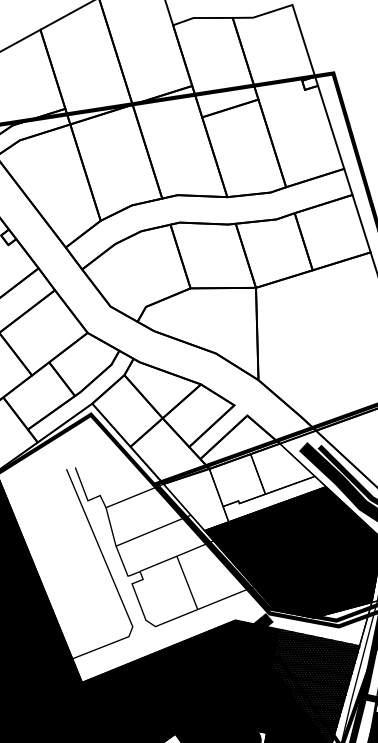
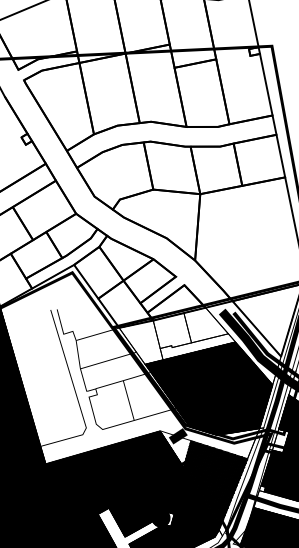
hatch: (258, 642) -> (175, 448), removed

